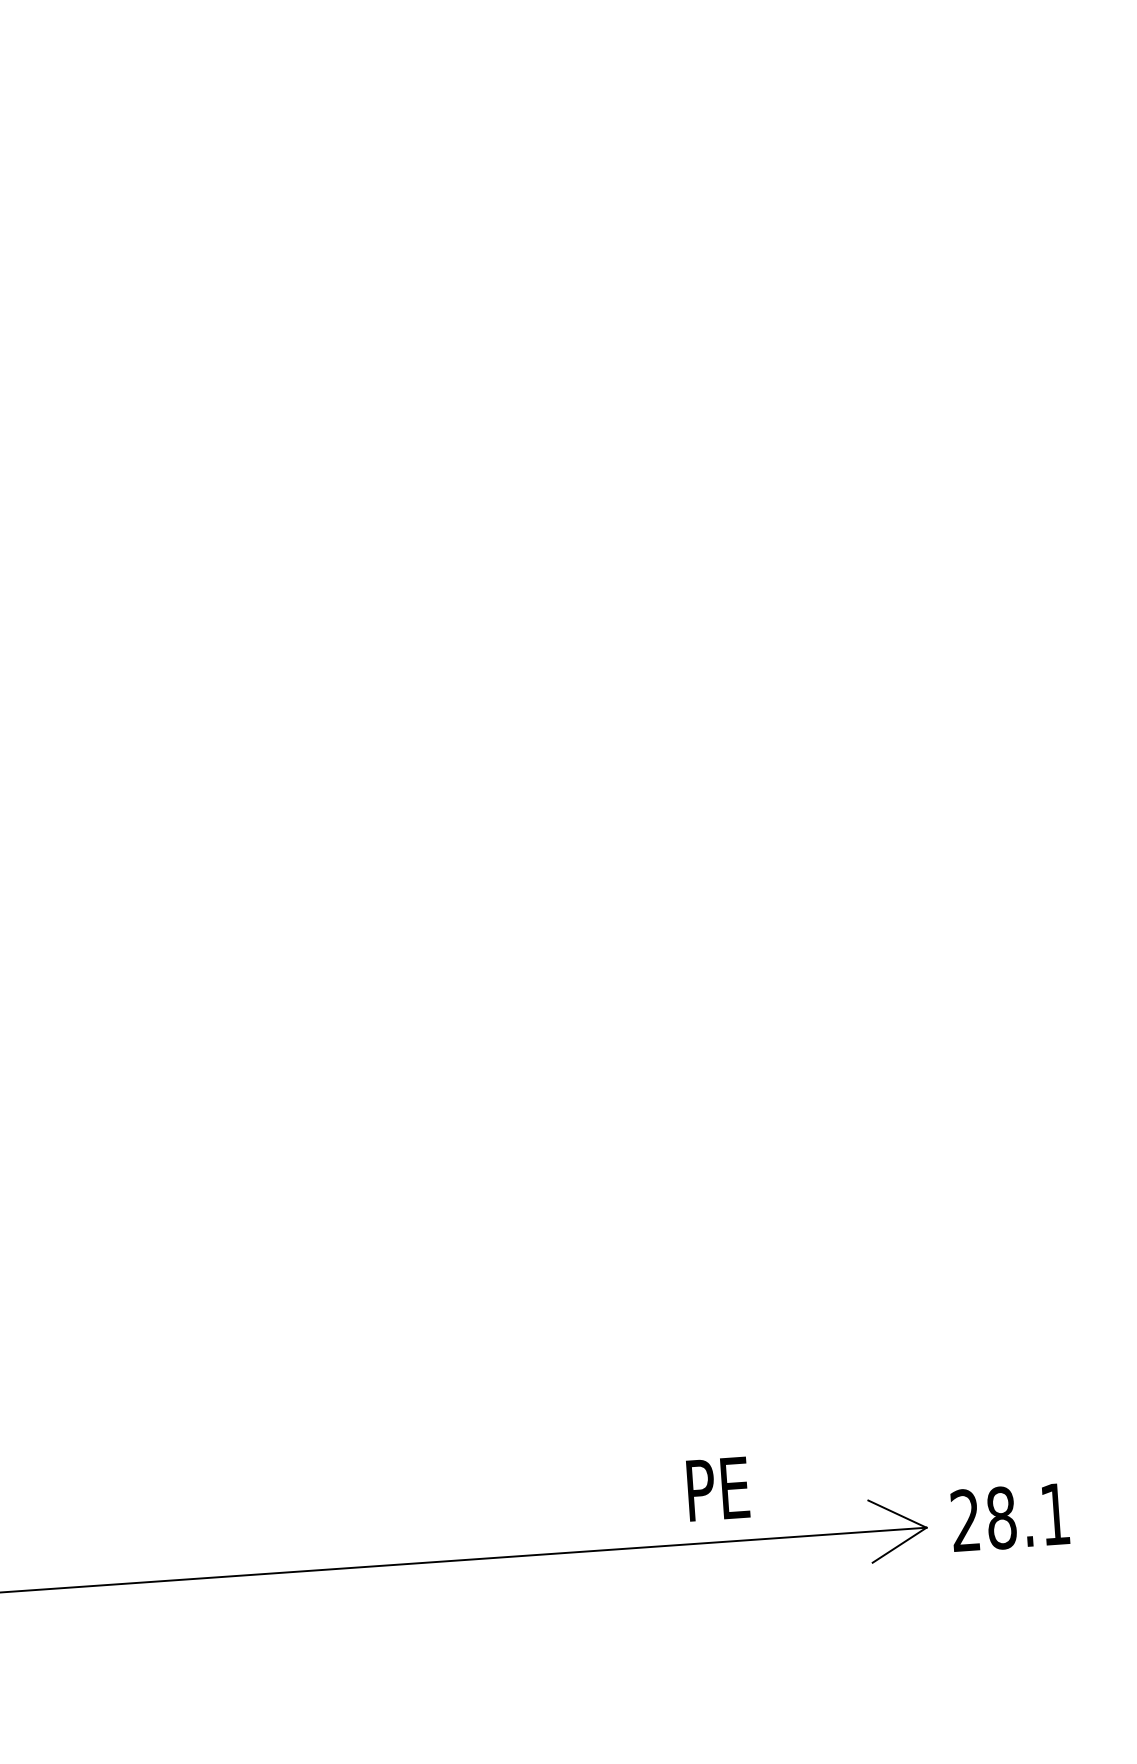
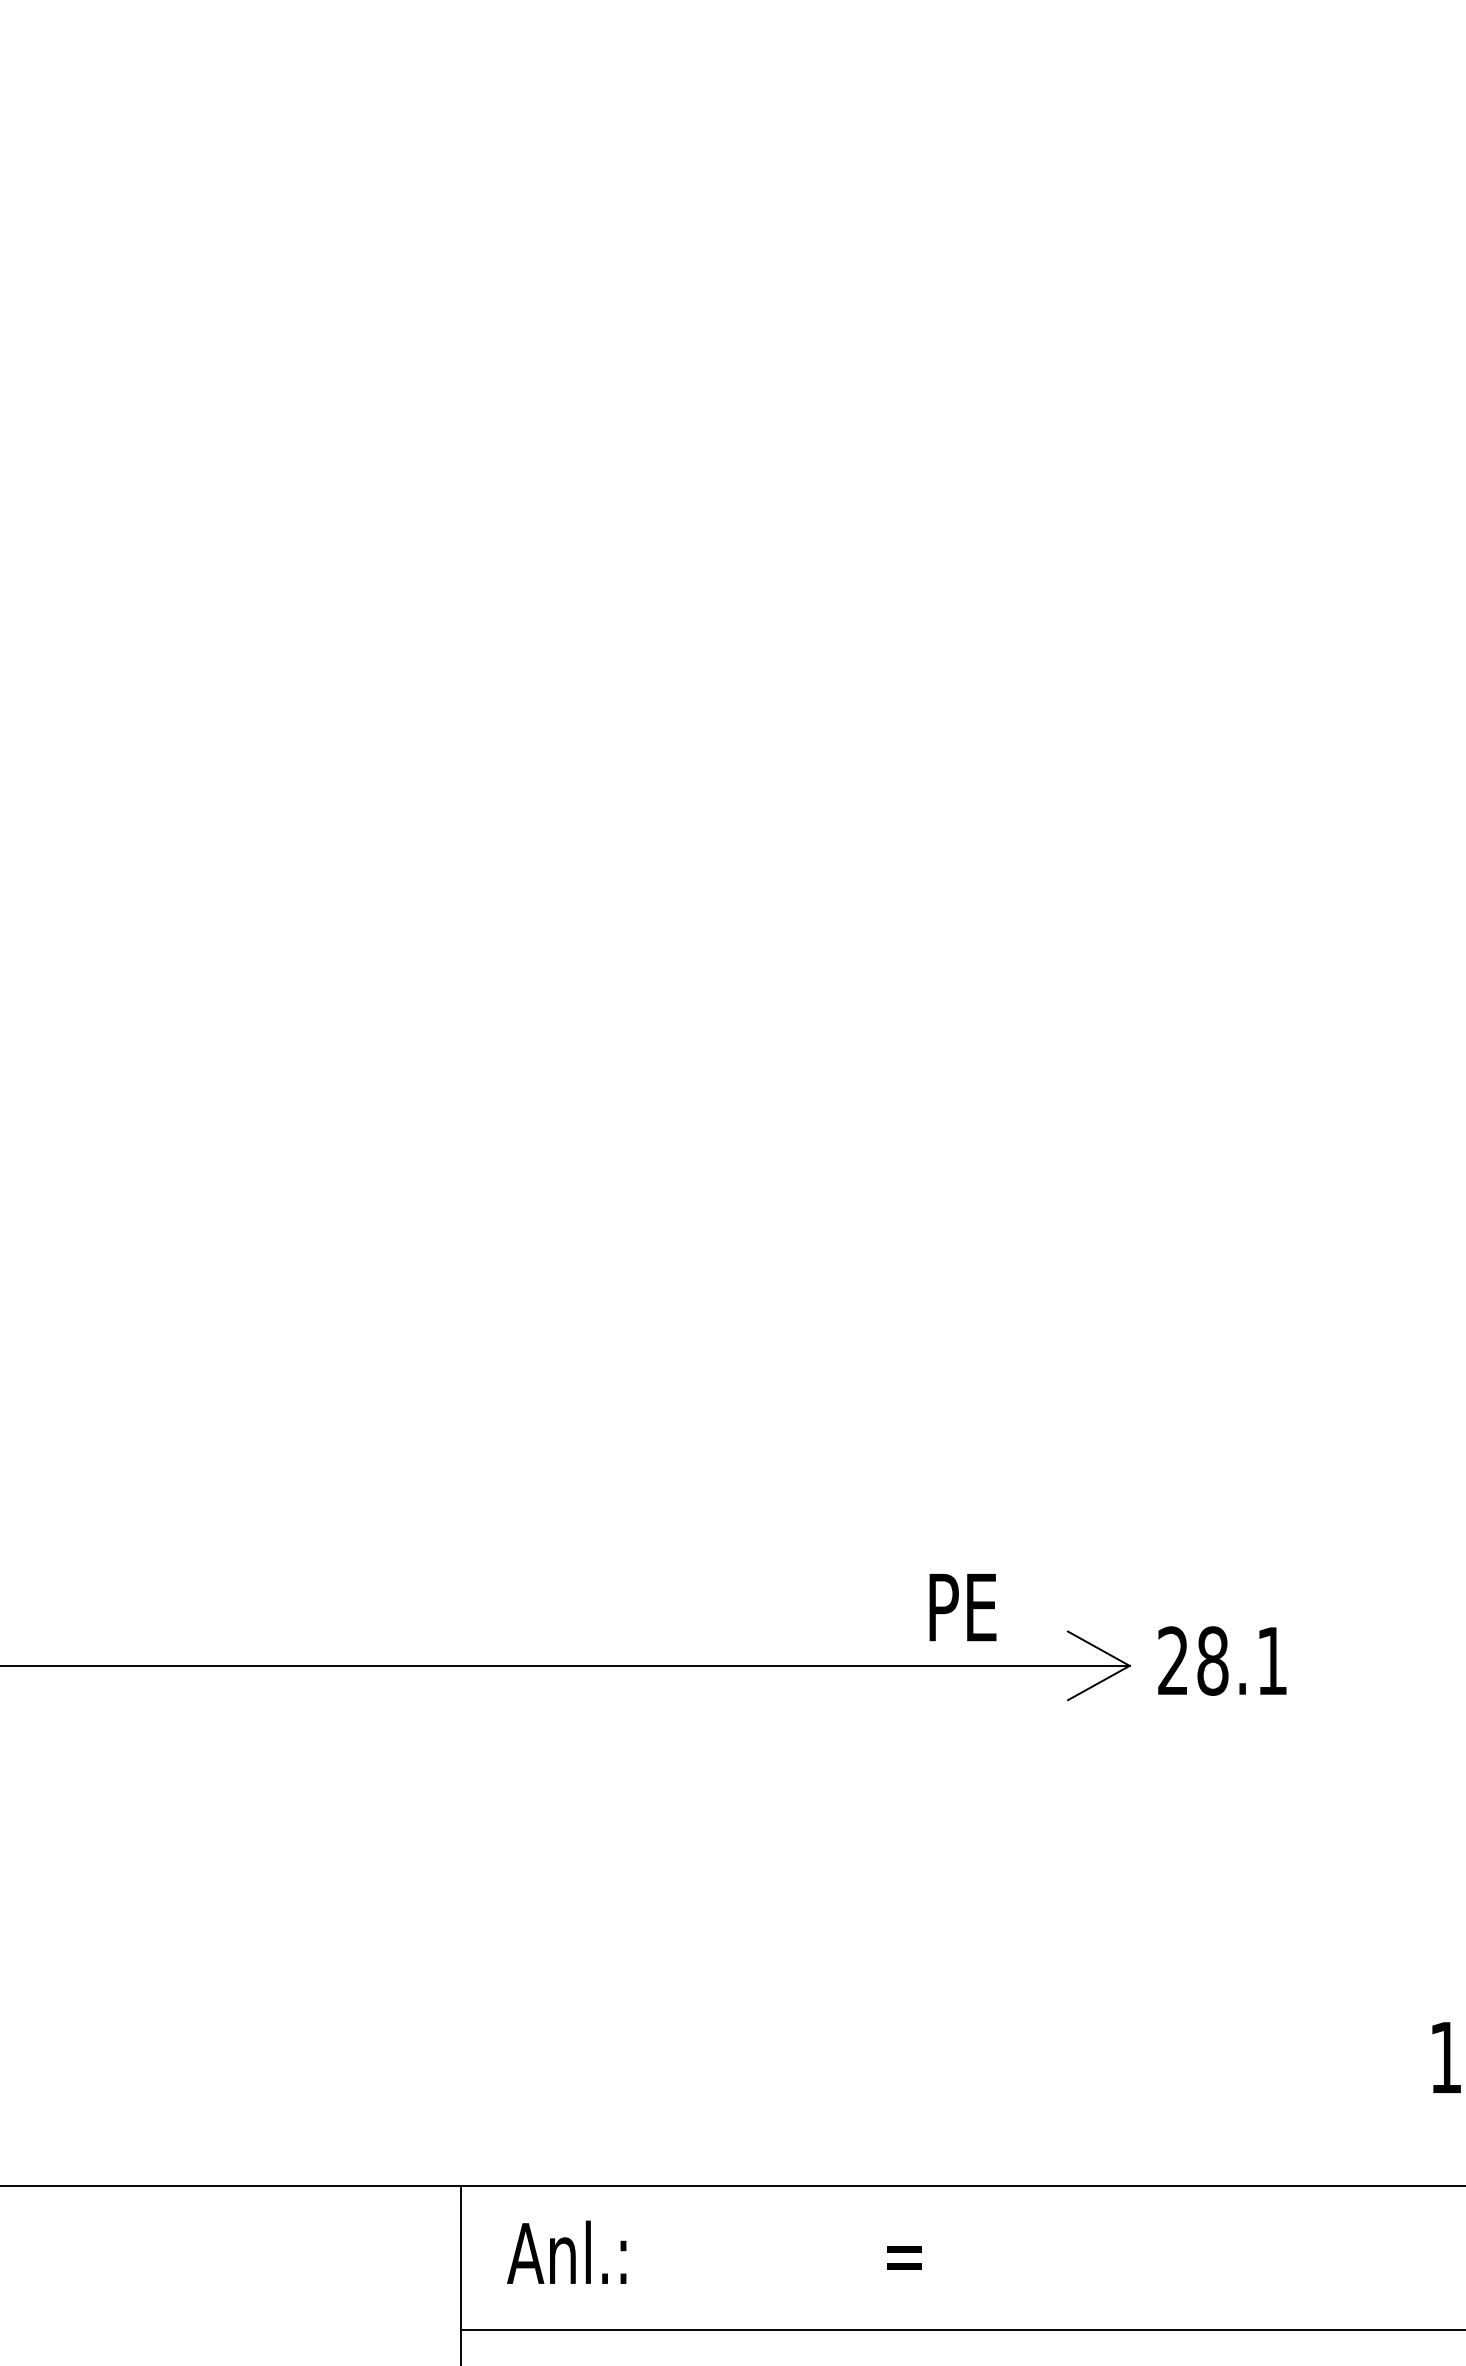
text: (717, 1489) -> (962, 1607), moved

